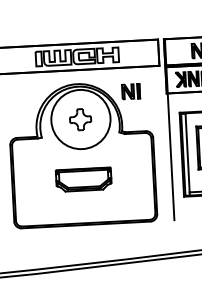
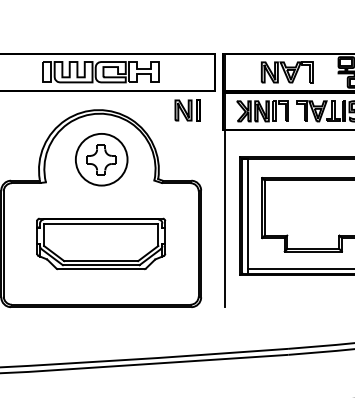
part: (130, 91) -> (187, 110), moved
circle: (80, 119) -> (101, 159), size x0.62
part: (83, 179) -> (101, 243), size x1.67

